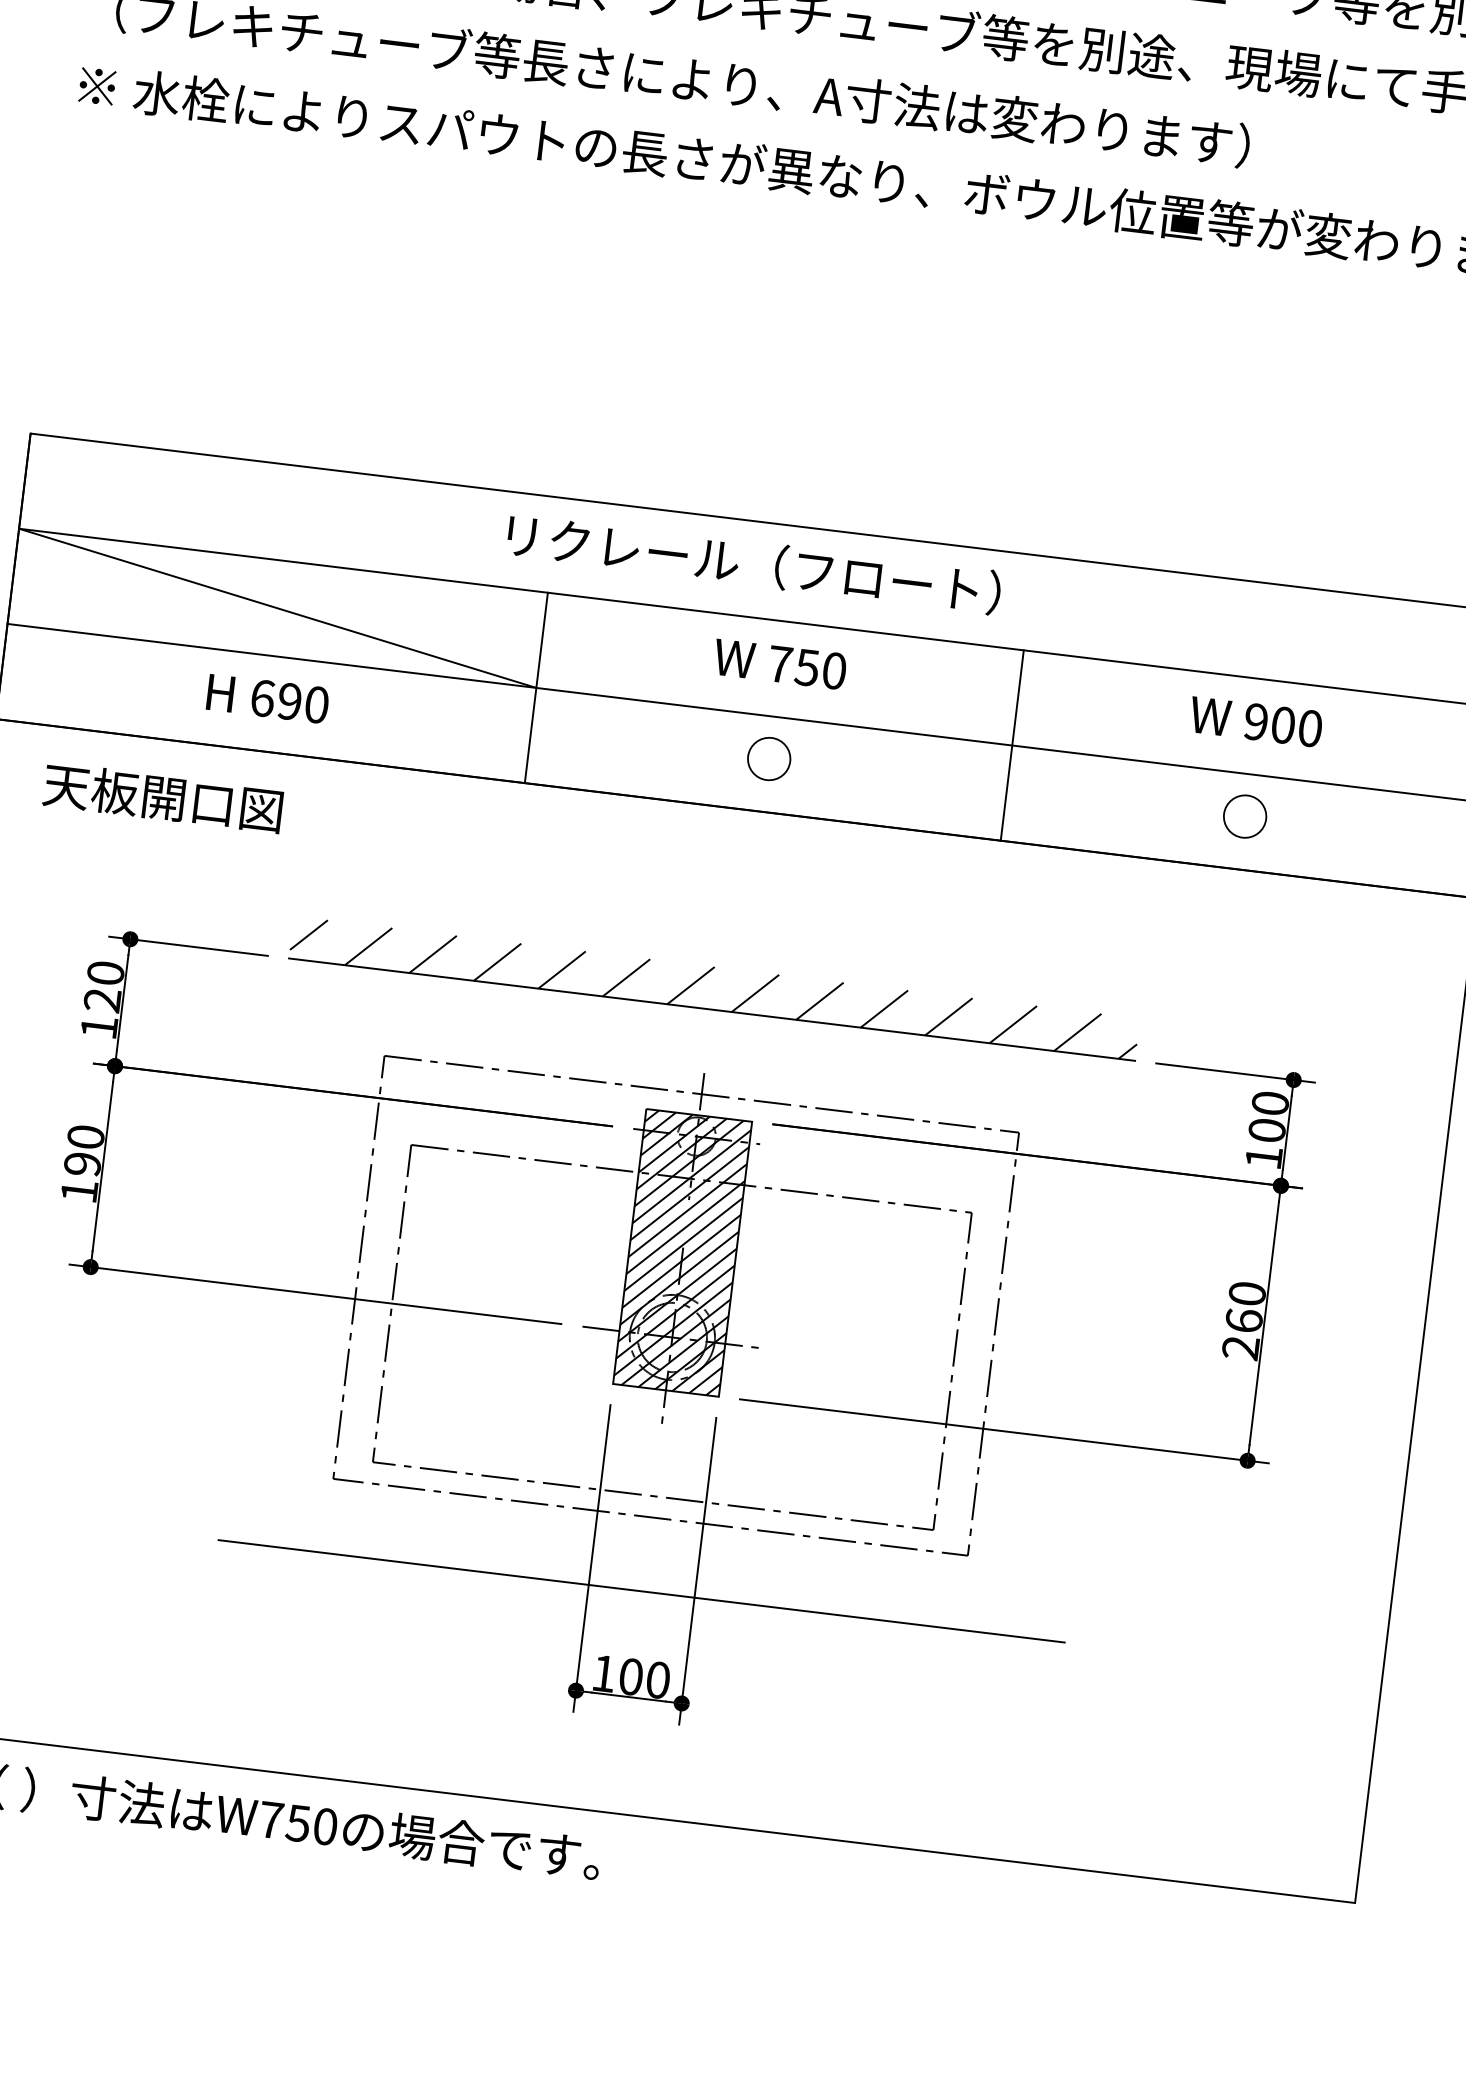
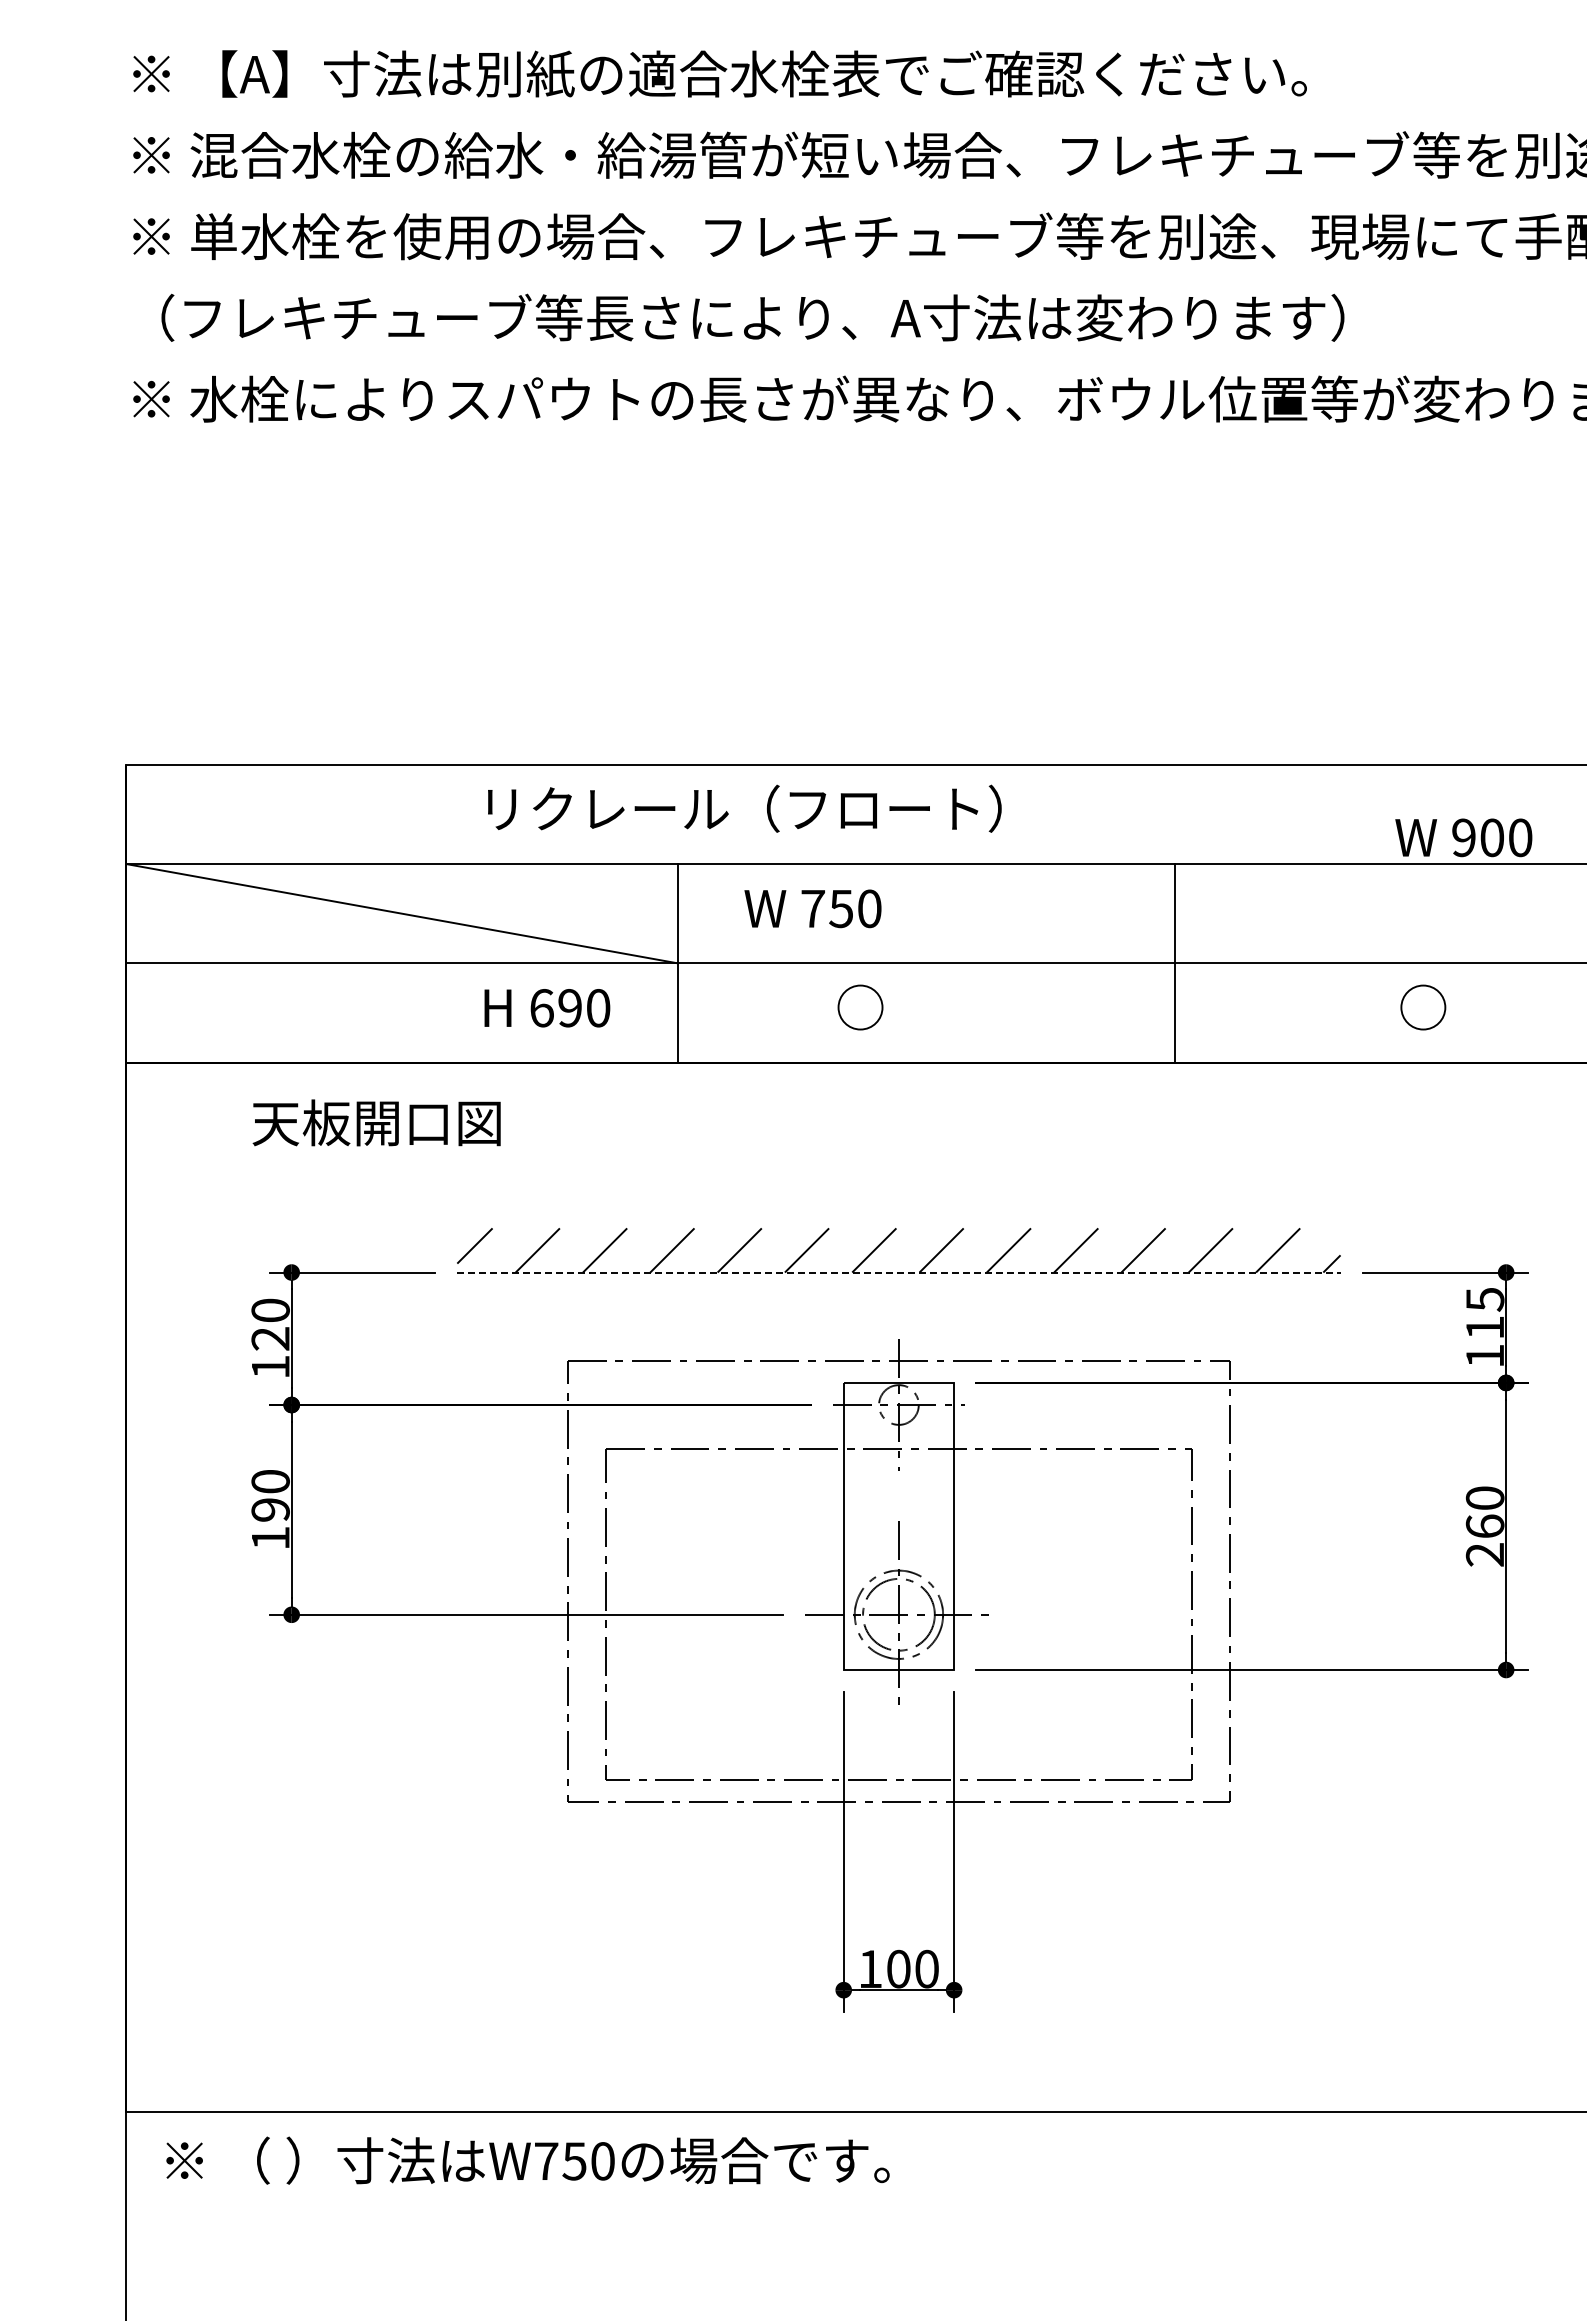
text: (753, 563) -> (744, 808), moved
text: (779, 664) -> (812, 908), moved
text: (268, 699) -> (547, 1008), moved
text: (1255, 721) -> (1463, 837), moved
text: (769, 758) -> (860, 1007), moved
text: (162, 797) -> (376, 1122), moved
line: (711, 1009) -> (898, 1272), solid -> dashed
text: (1268, 1116) -> (1484, 1313), 100 -> 115
hatch: (682, 1252) -> (898, 1526), removed
line: (641, 1591) -> (898, 1879), removed

